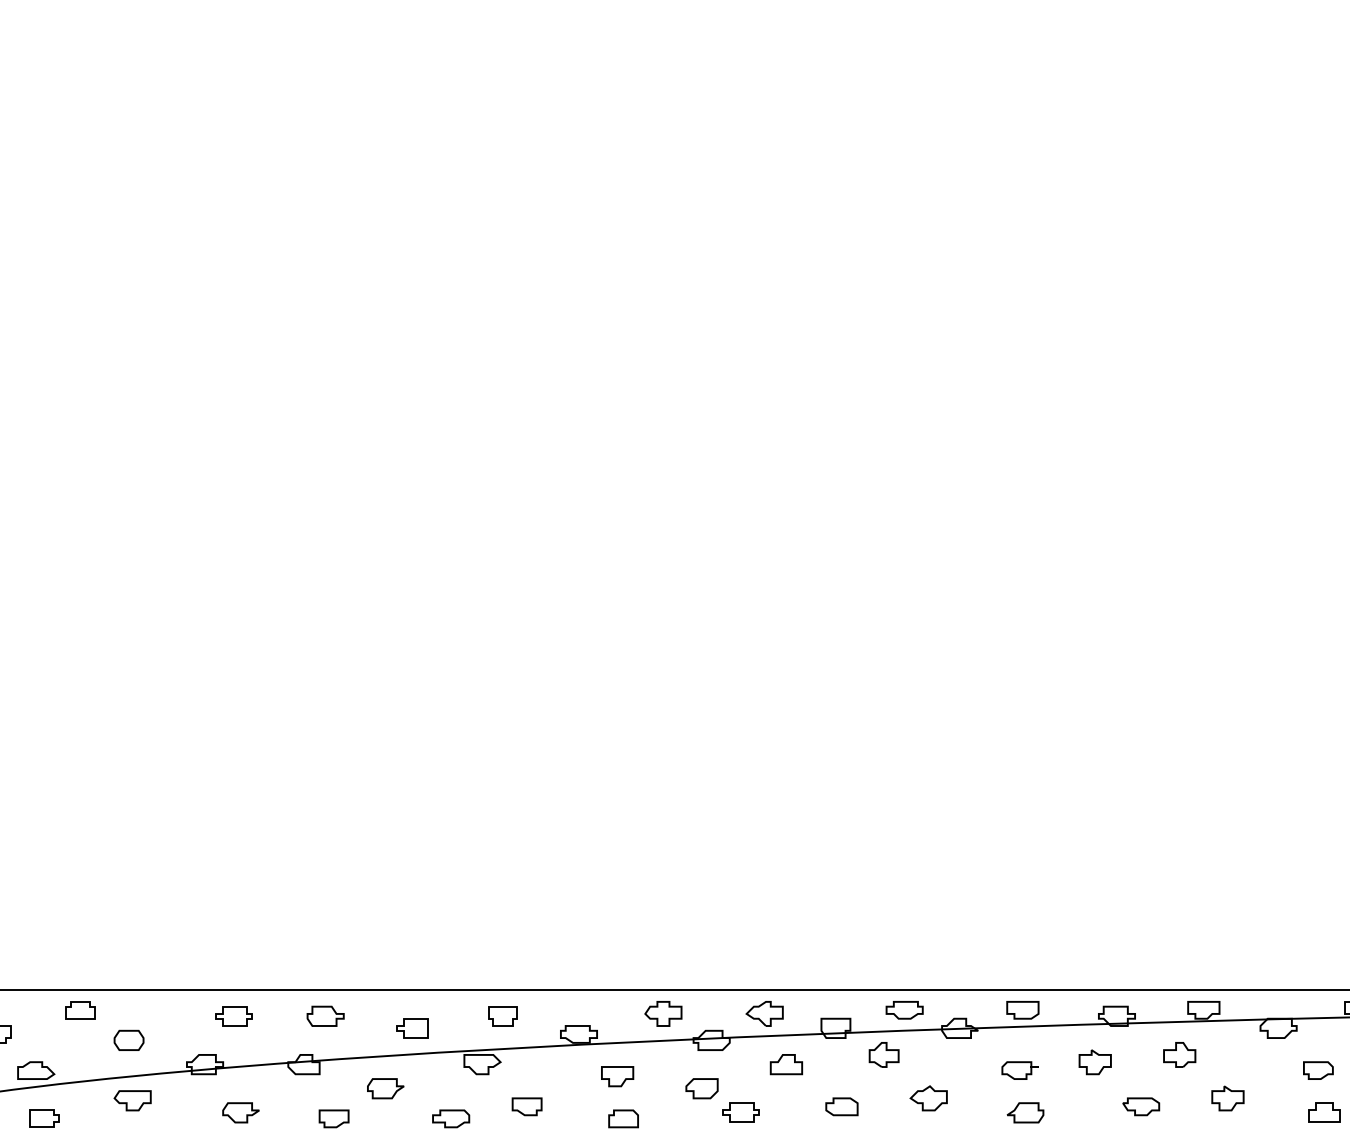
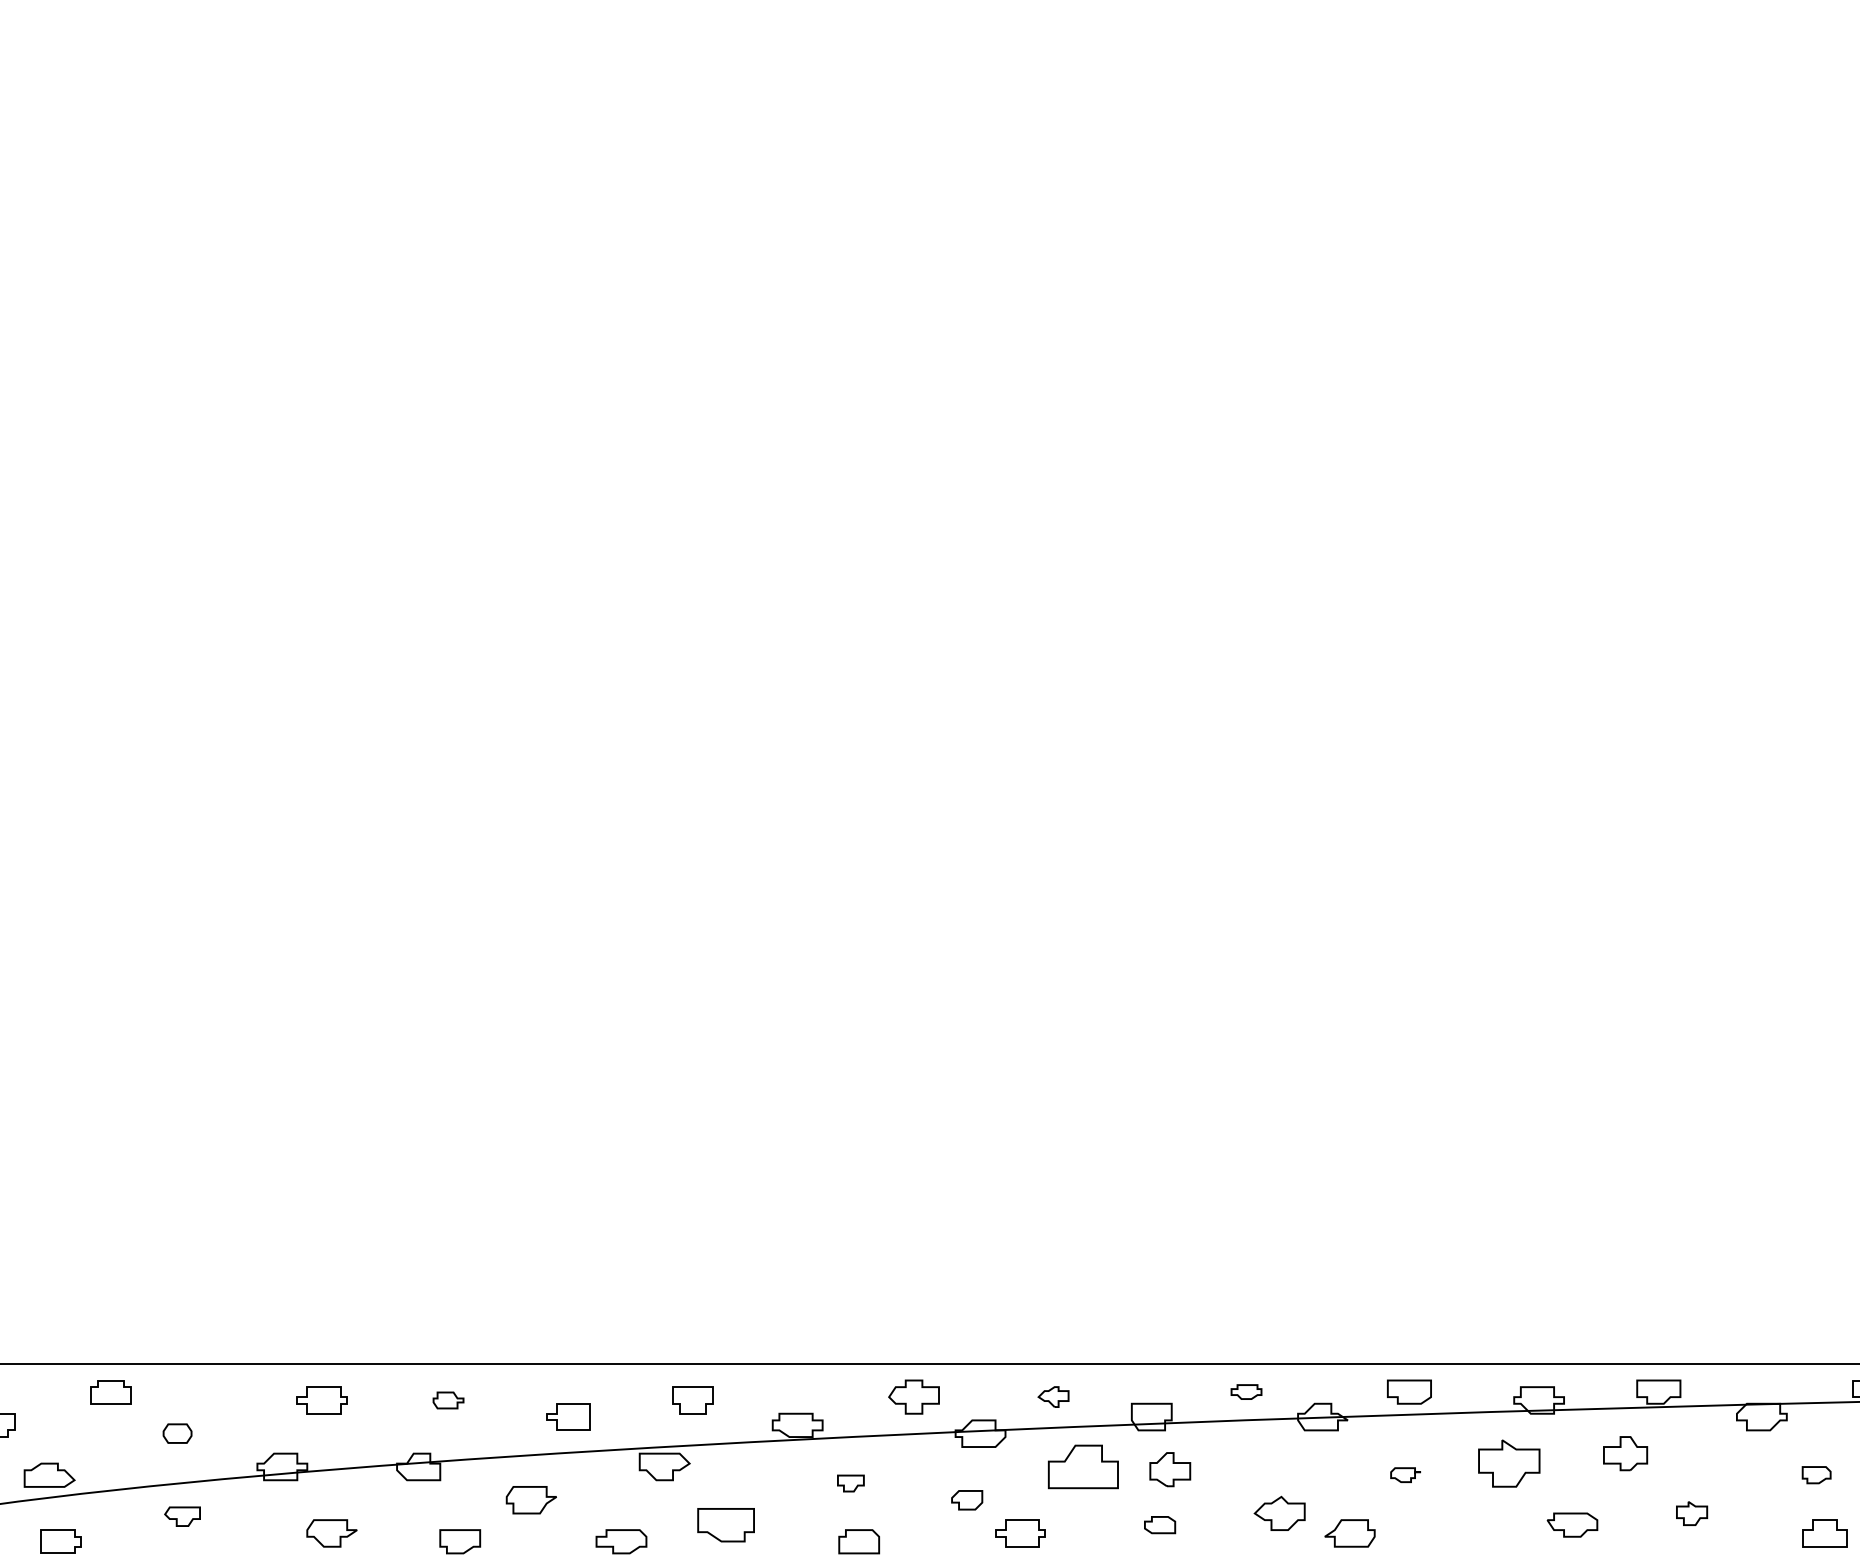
part: (904, 1009) -> (1246, 1391), size x0.6
part: (764, 1013) -> (1053, 1396), size x0.6
part: (325, 1016) -> (448, 1400), size x0.6
part: (128, 1040) -> (177, 1433), size x0.7
part: (884, 1054) -> (1170, 1469), moved
part: (1094, 1062) -> (1508, 1463), size x1.4
part: (786, 1064) -> (1083, 1466), size x1.6
part: (1020, 1070) -> (1405, 1474), size x0.6
part: (1318, 1070) -> (1816, 1474), size x0.7
part: (617, 1076) -> (850, 1483), size x0.6
part: (701, 1088) -> (966, 1500), size x0.7
part: (1227, 1098) -> (1691, 1513), size x0.7
part: (132, 1100) -> (182, 1516), size x0.7
part: (527, 1106) -> (726, 1524), size x1.4
part: (841, 1106) -> (1159, 1524), size x0.7
part: (1025, 1112) -> (1349, 1533), moved

